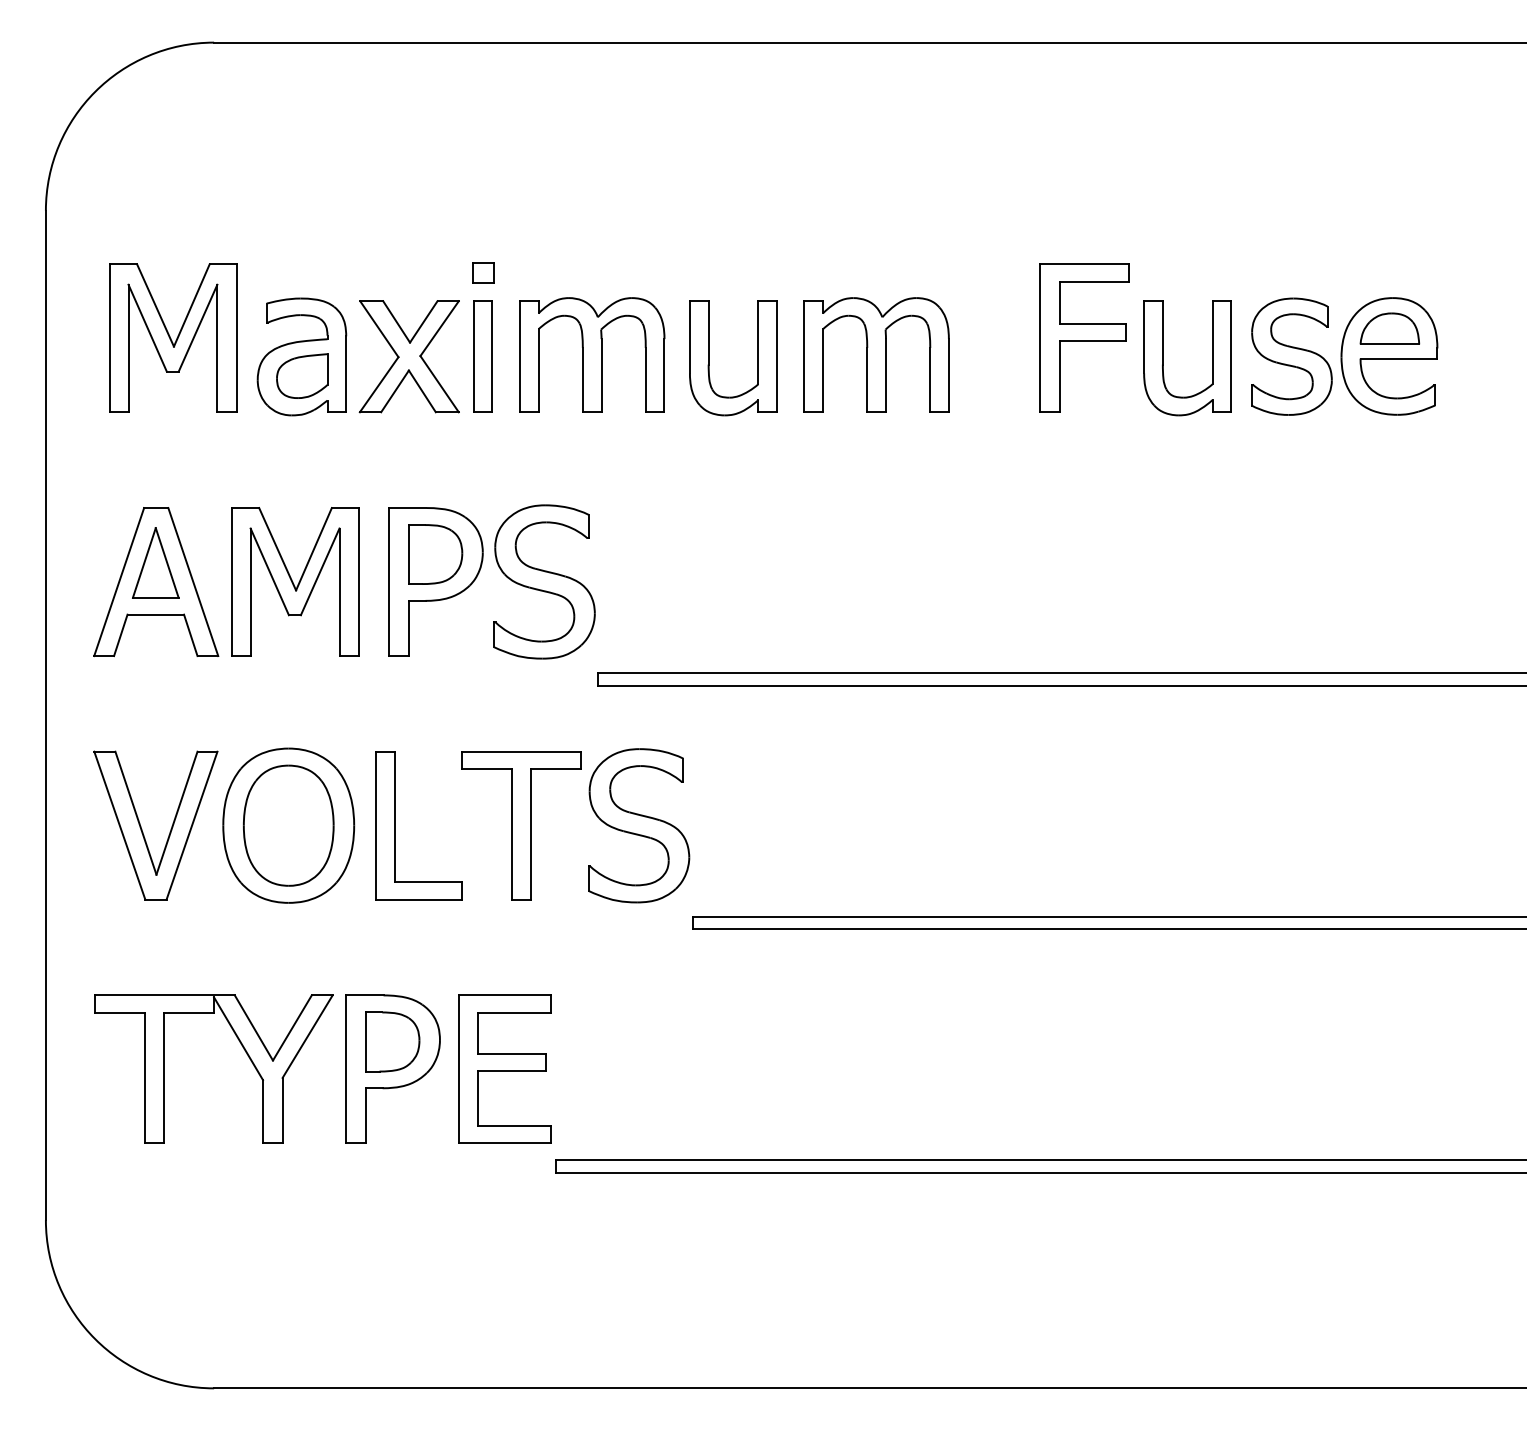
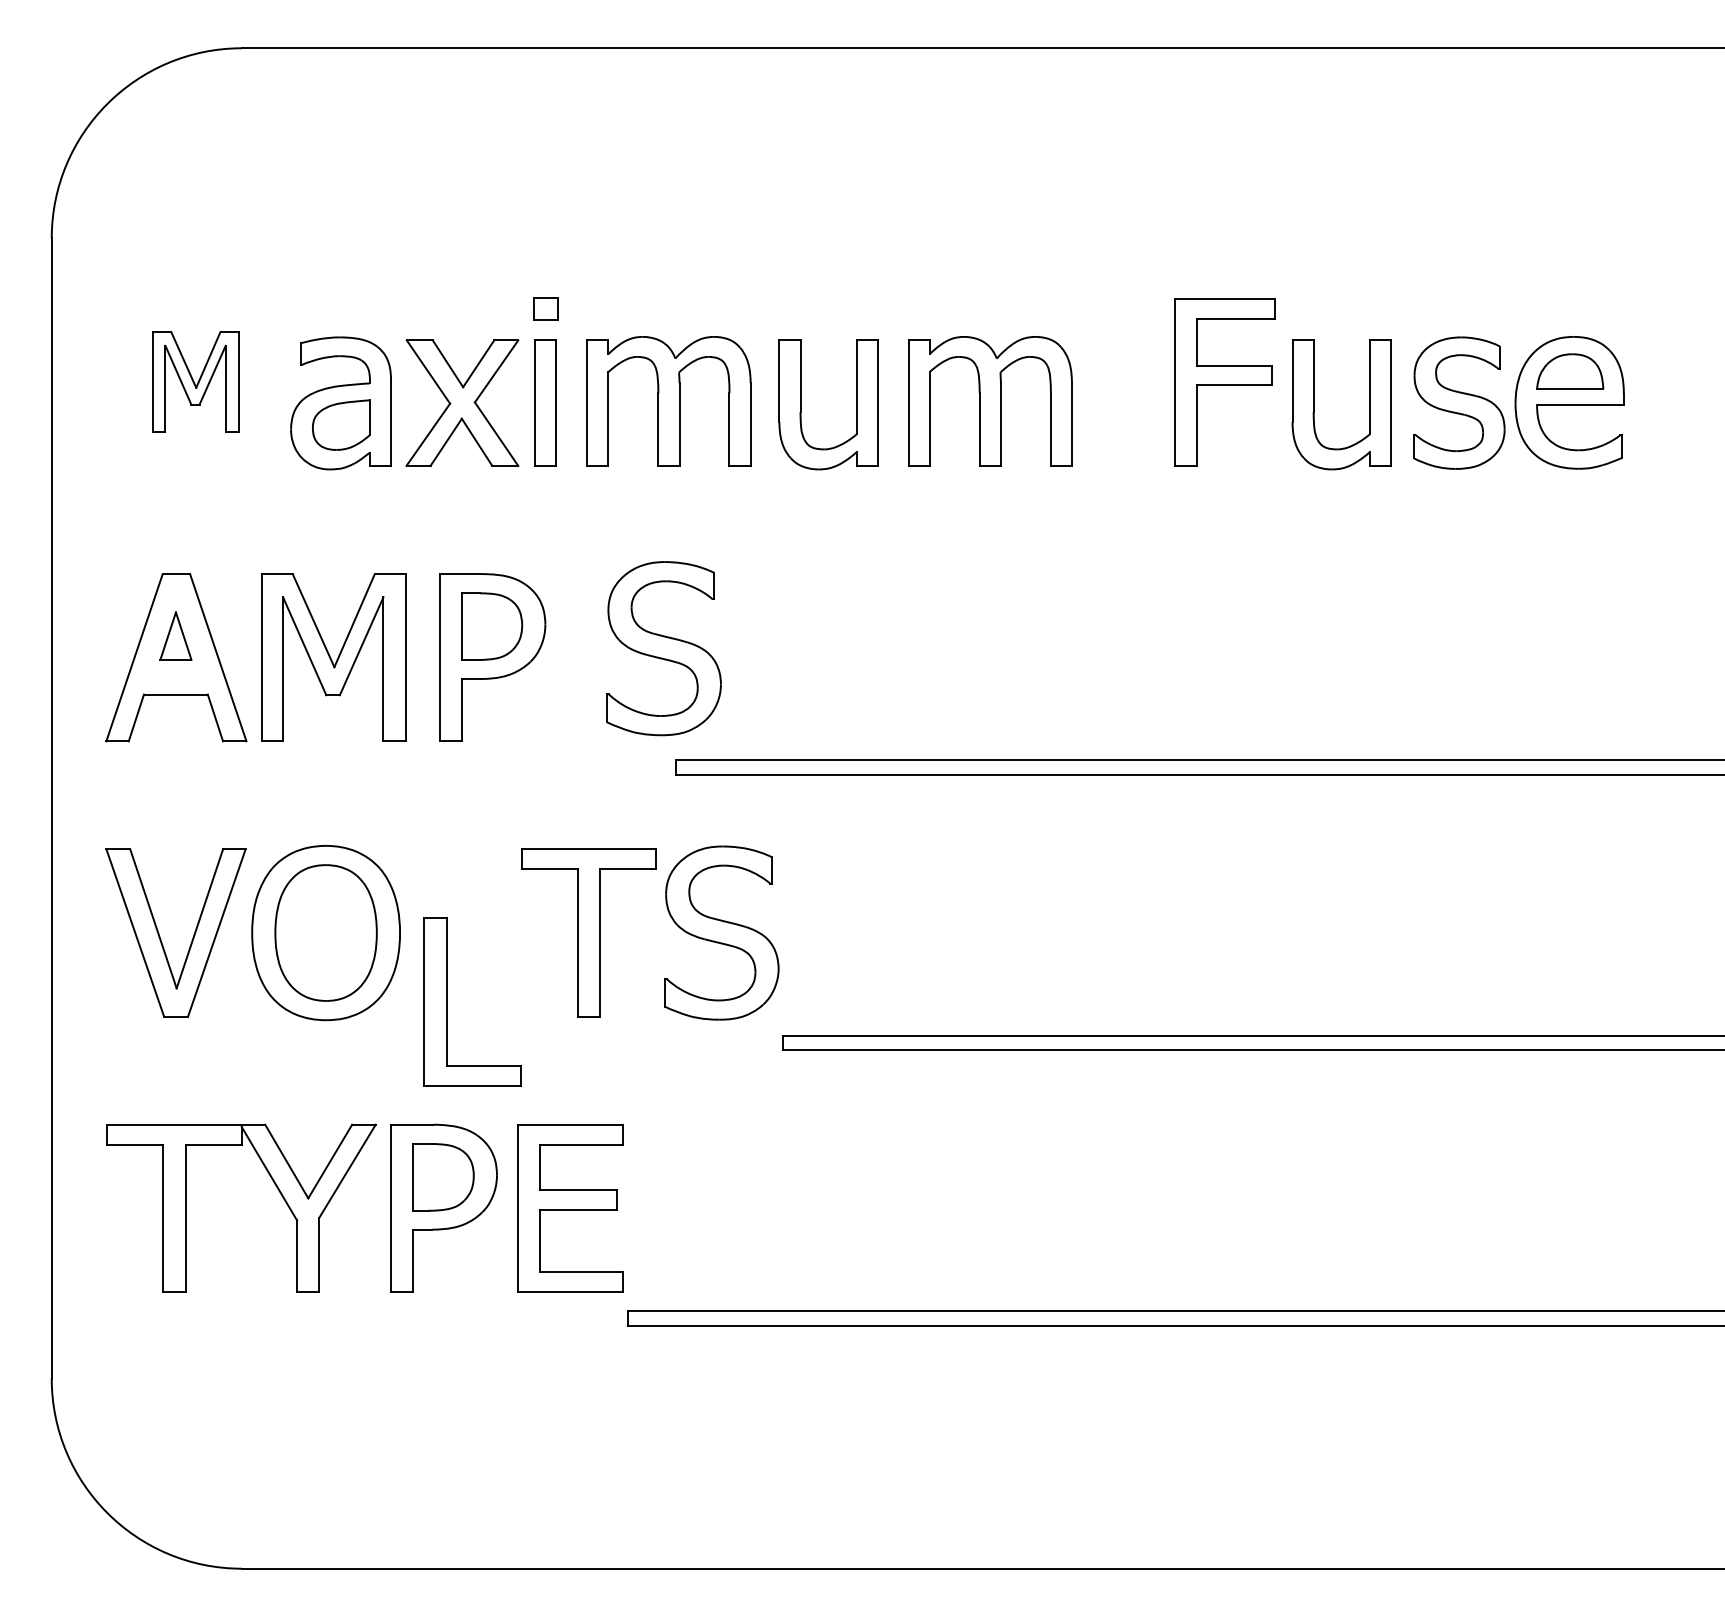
part: (173, 337) -> (195, 381), size x0.6
part: (155, 562) -> (175, 635), size x0.6
part: (543, 581) -> (663, 648), moved
part: (396, 825) -> (447, 1001), moved

